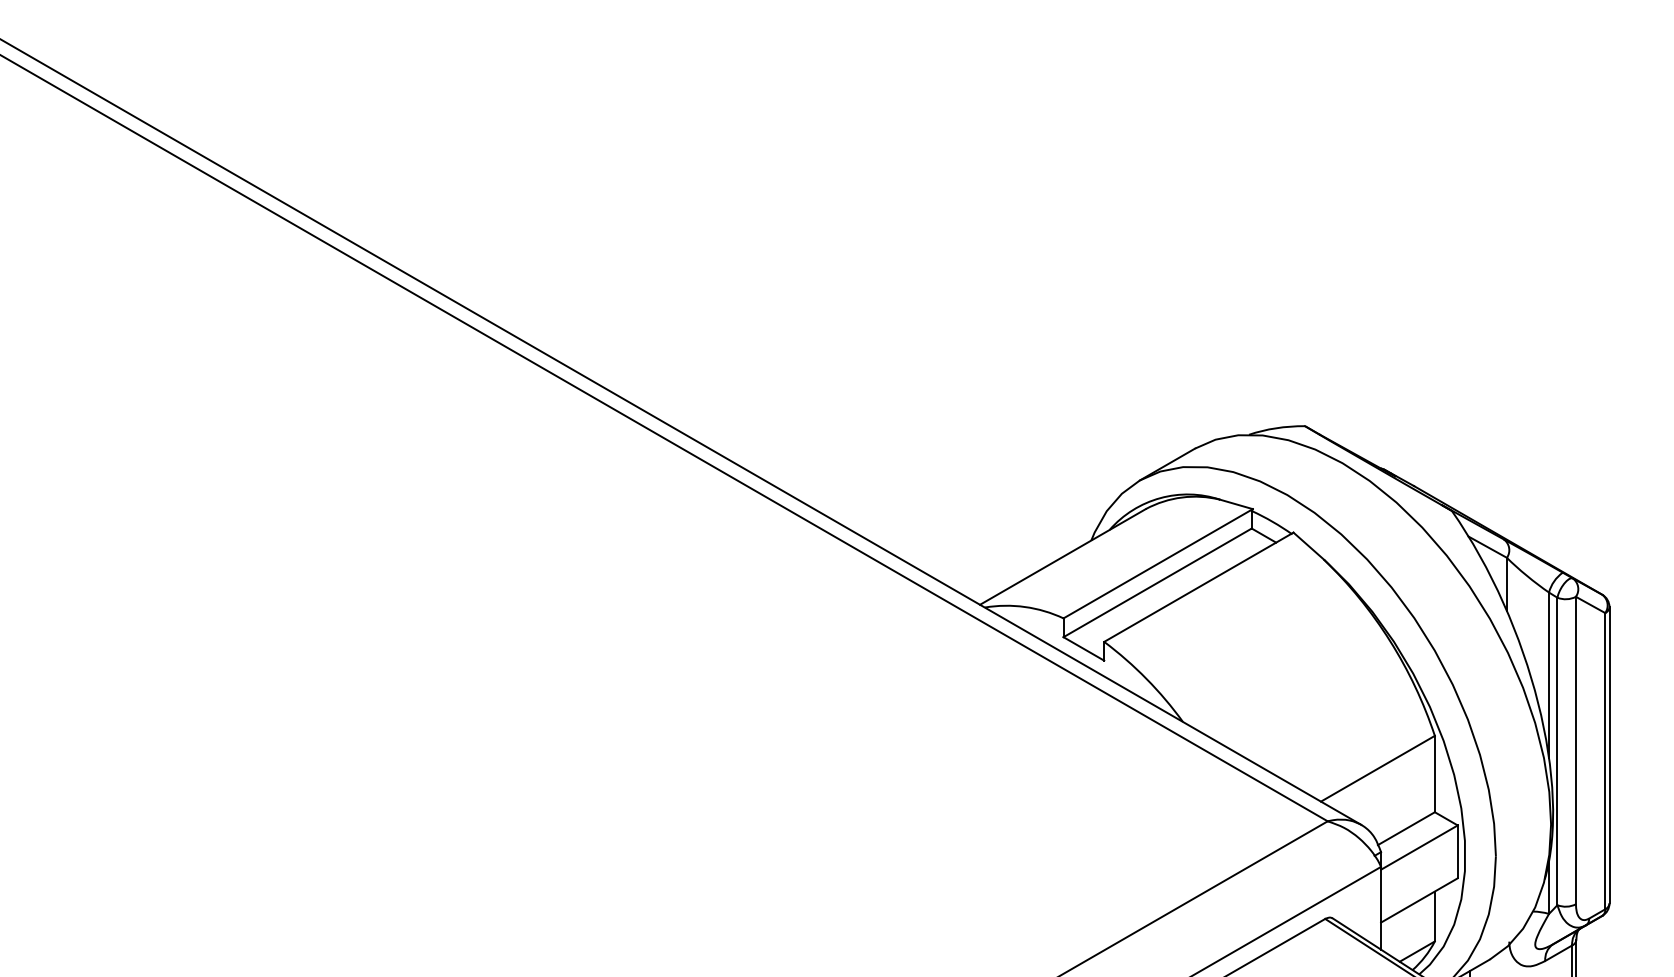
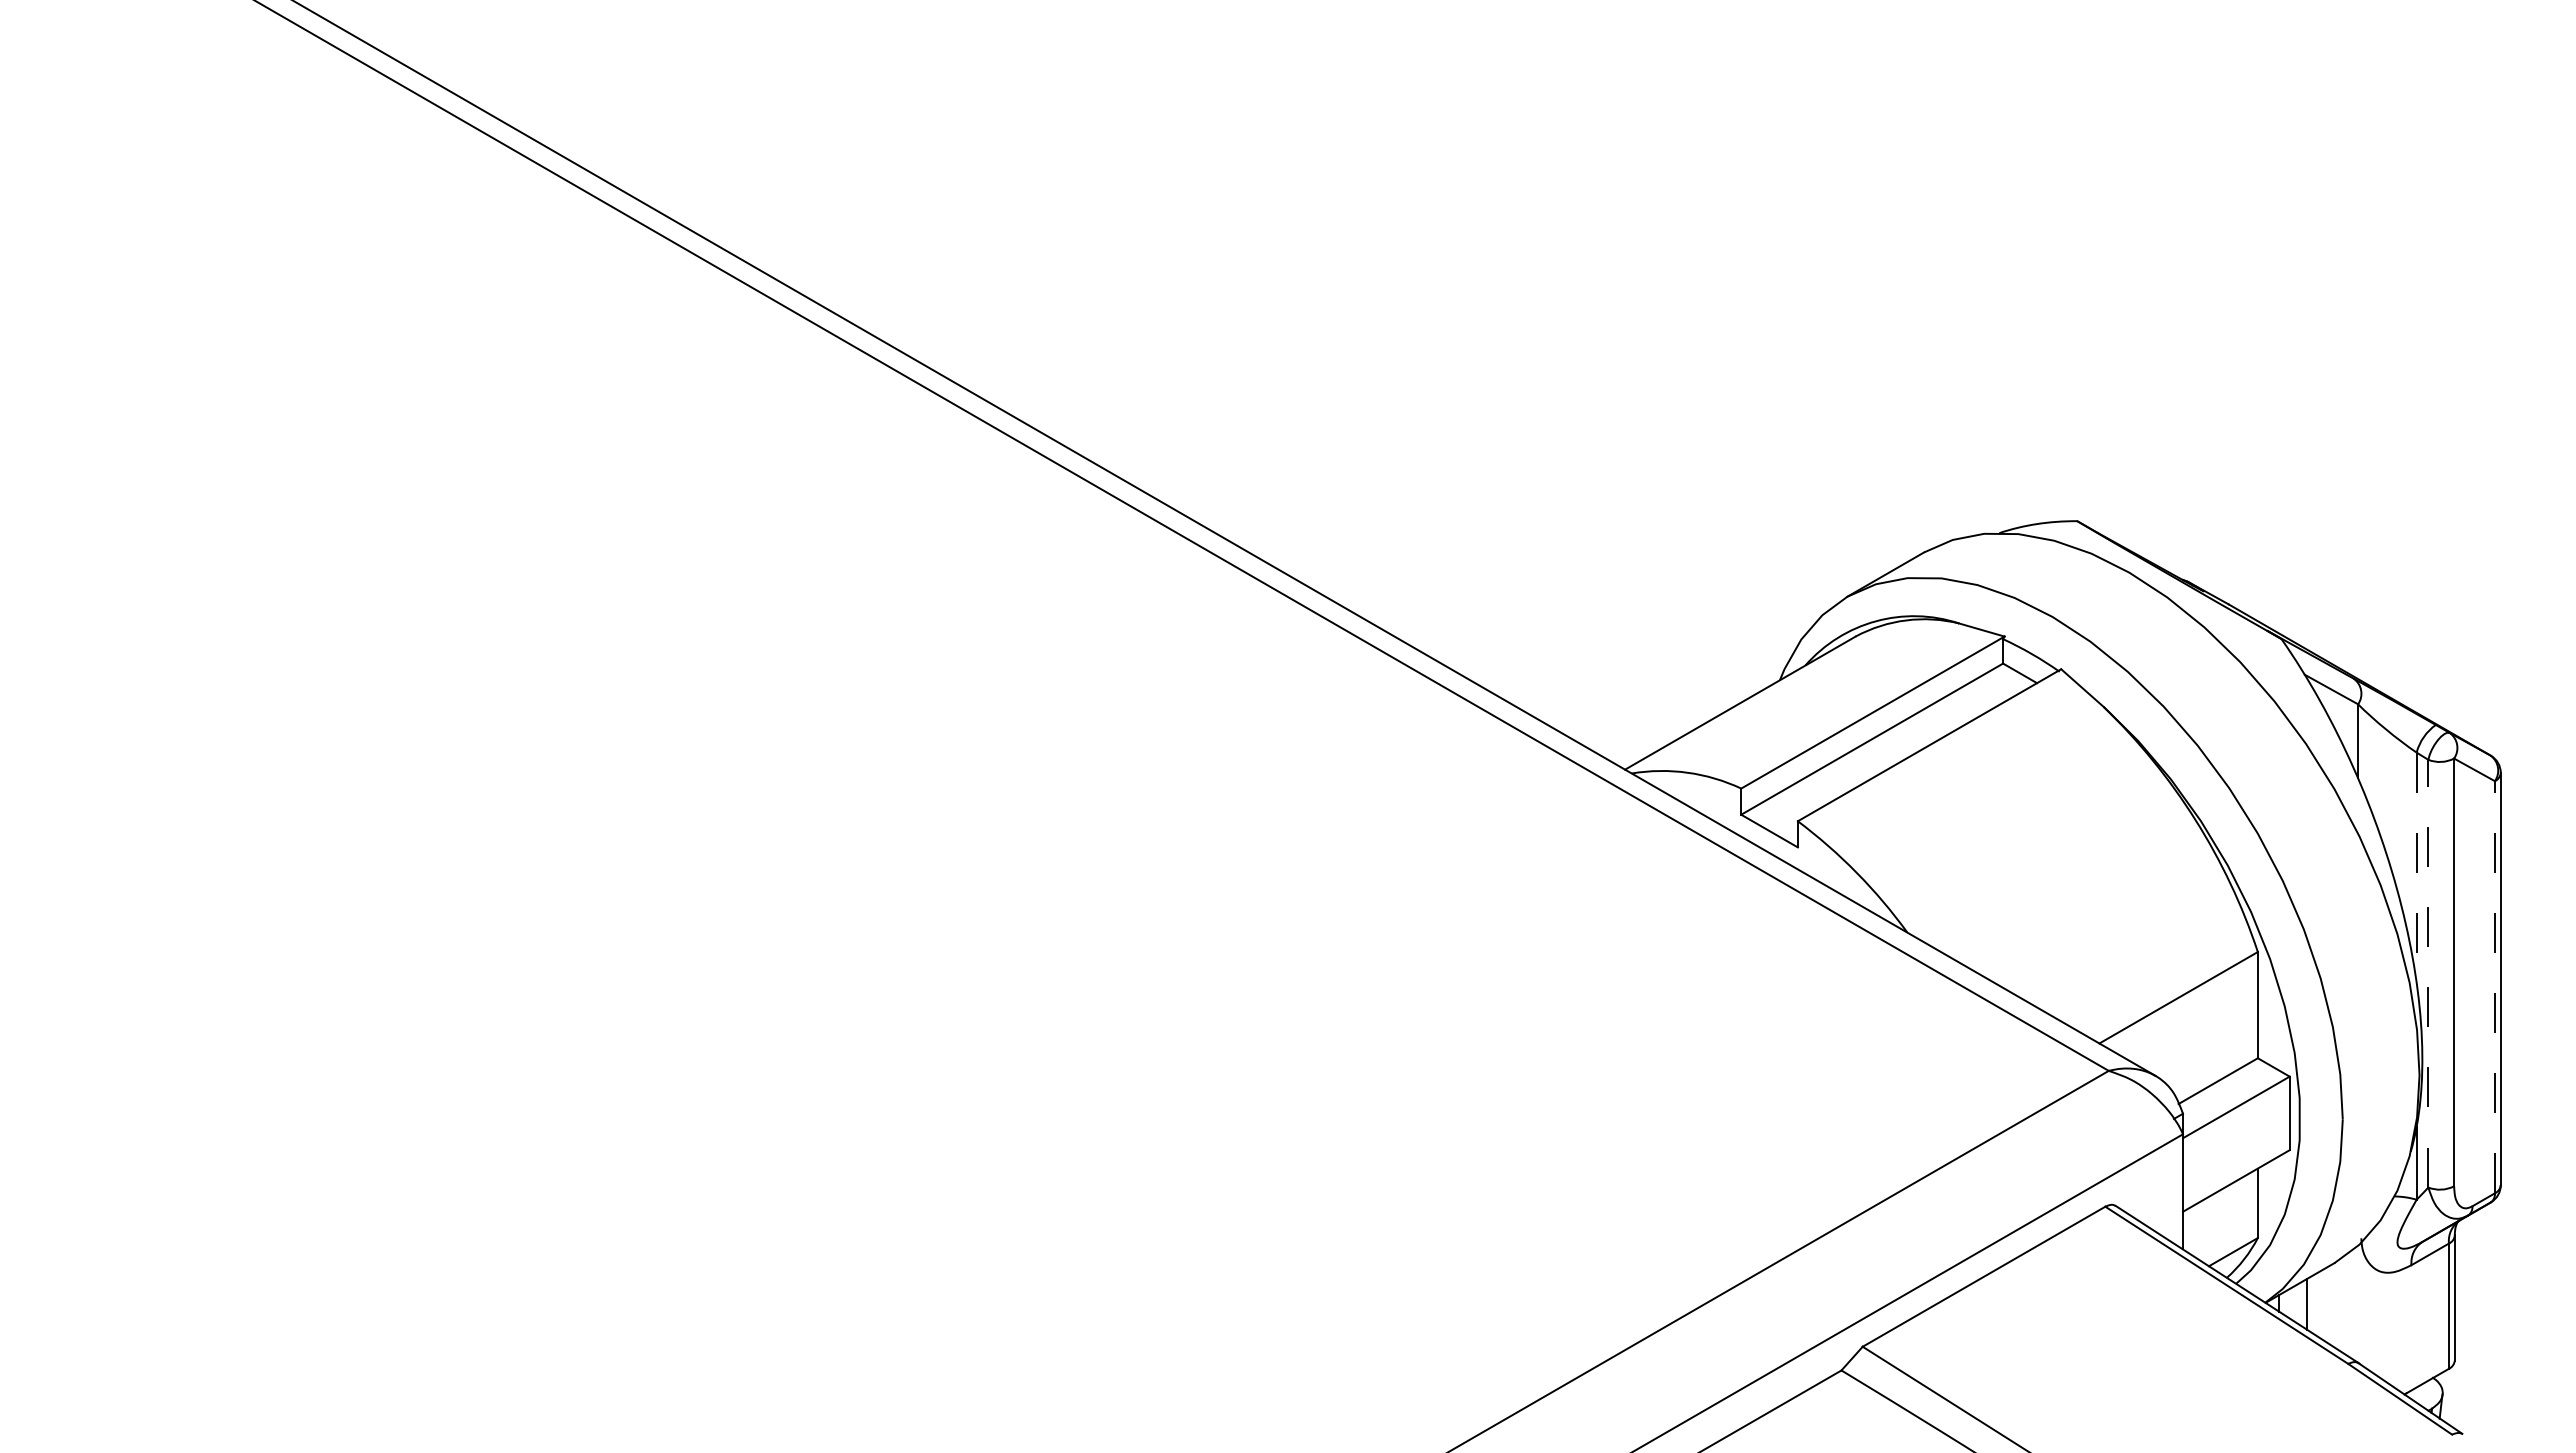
line: (1548, 675) -> (2416, 868), solid -> dashed
line: (1557, 751) -> (2428, 973), solid -> dashed
line: (1604, 760) -> (2494, 986), solid -> dashed

